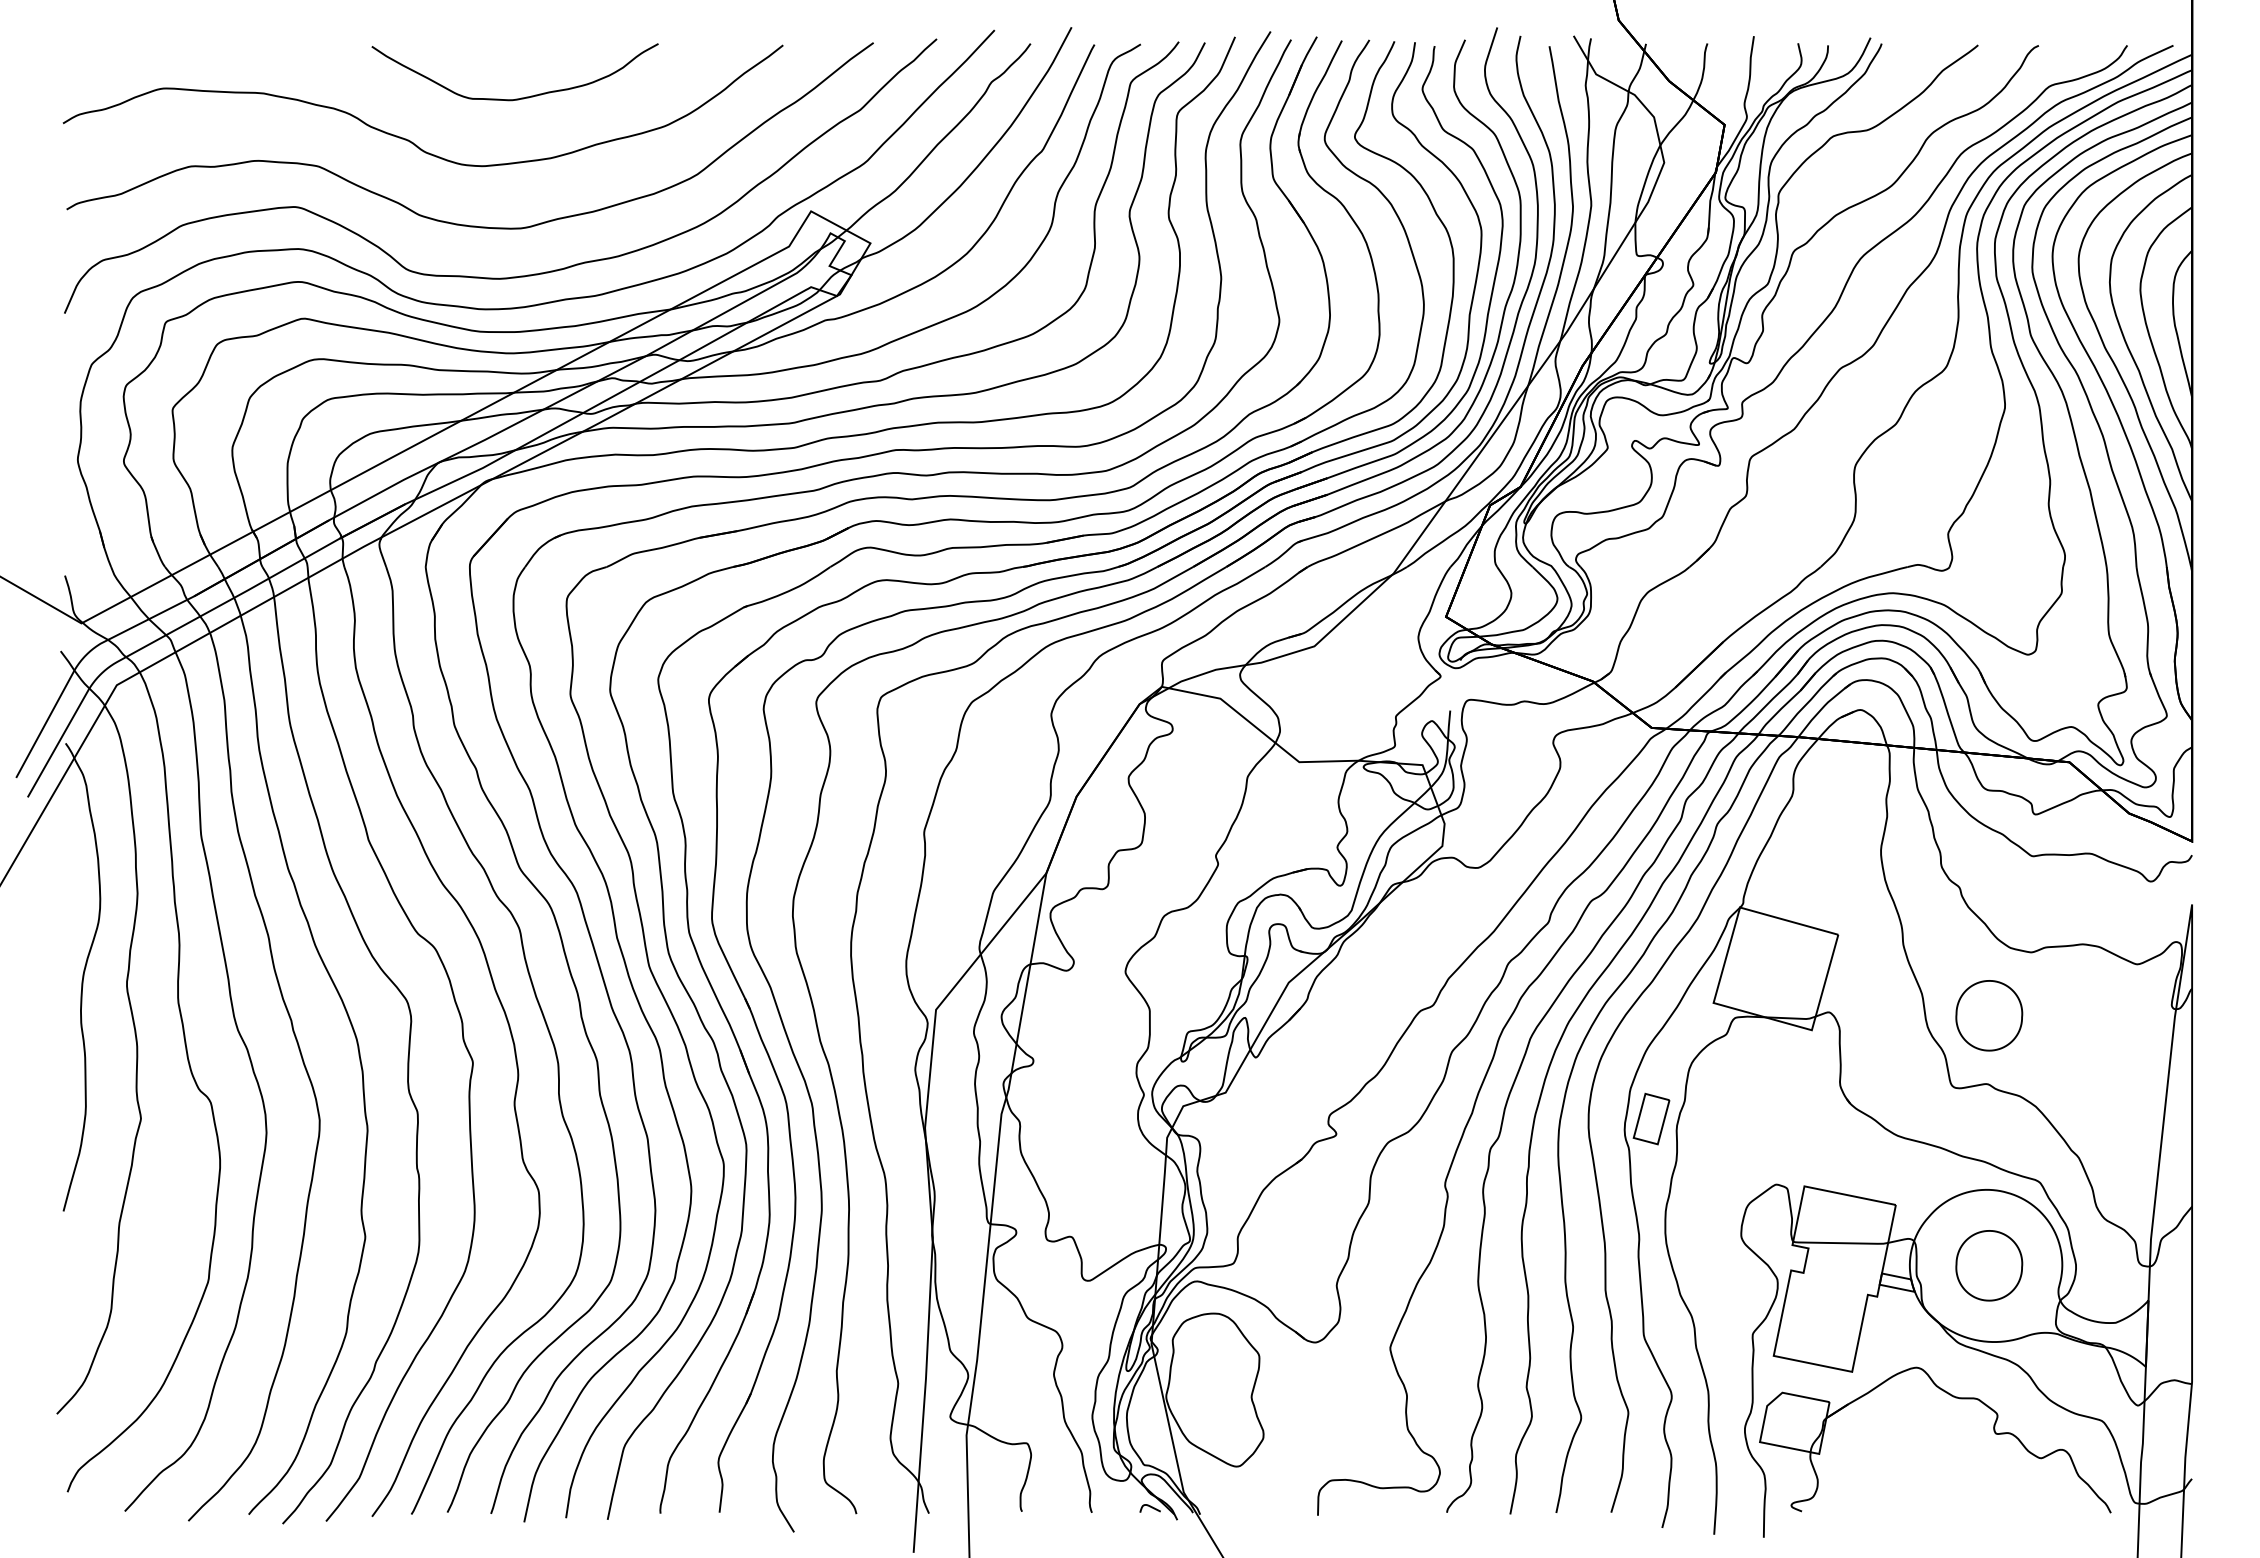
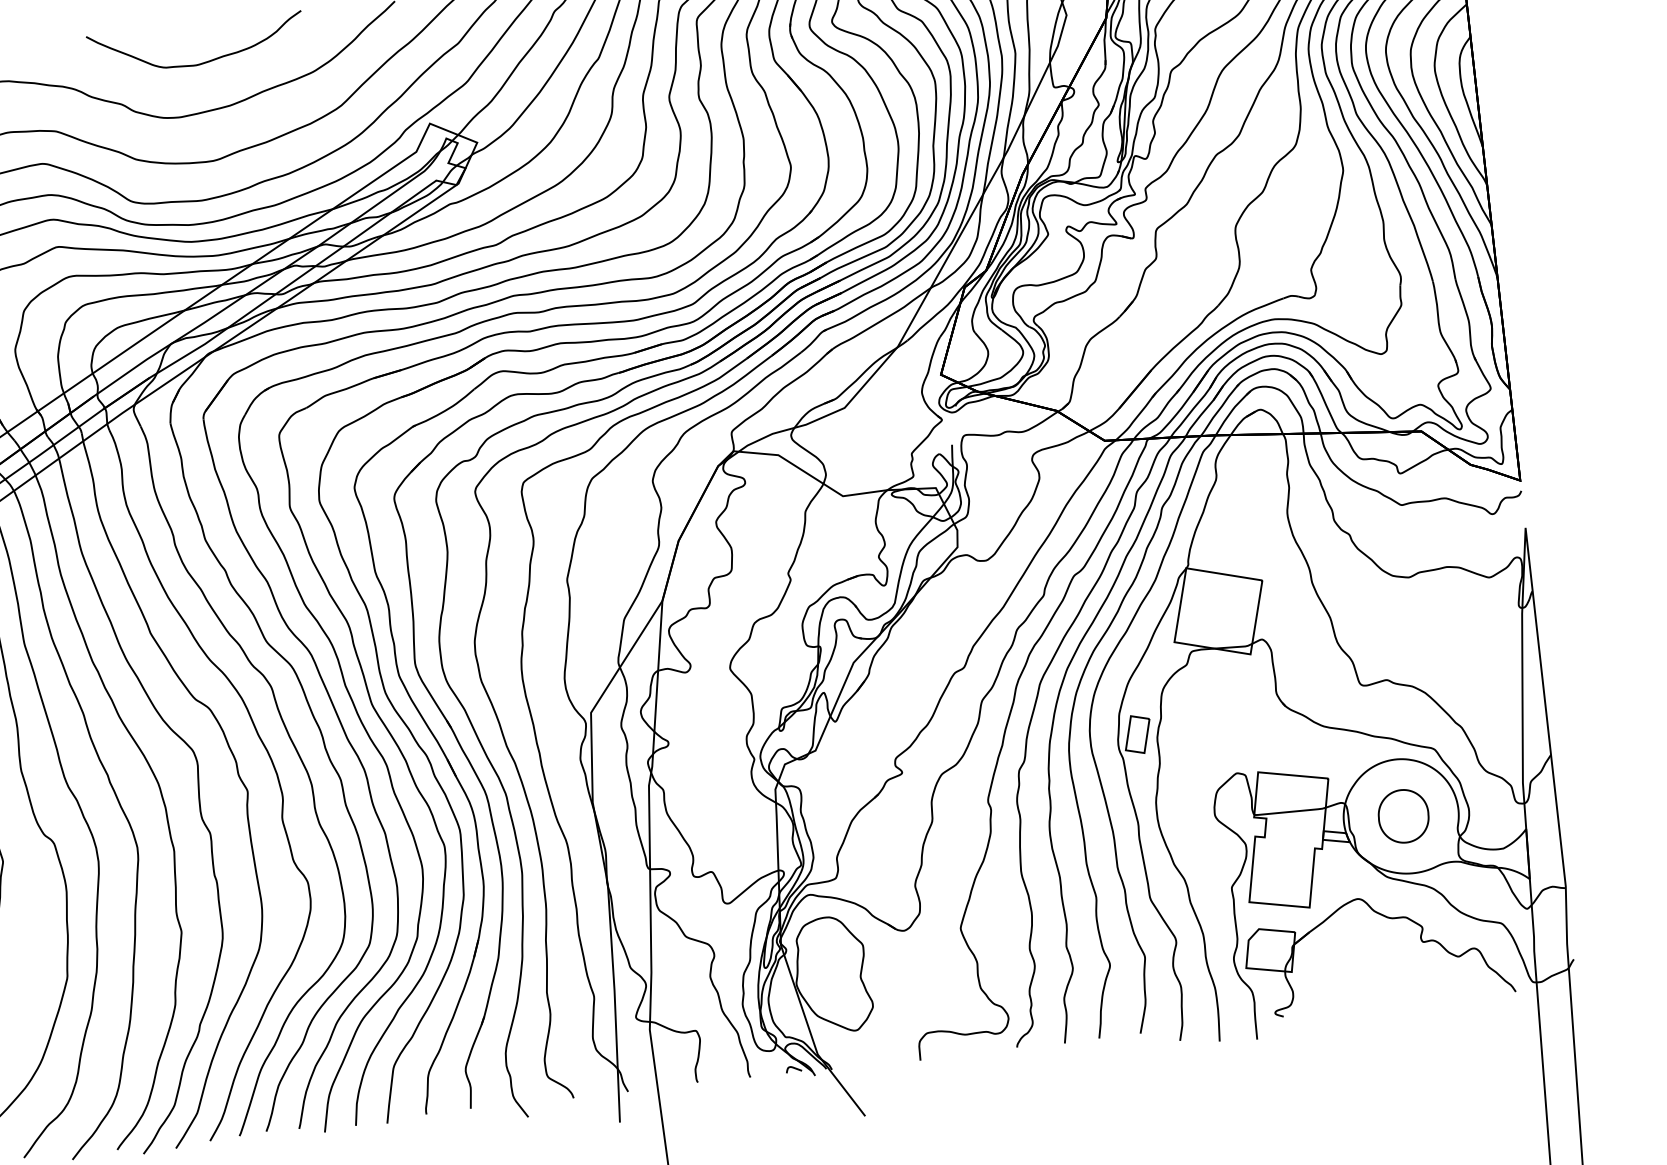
part: (1989, 1015) -> (1382, 628), removed

